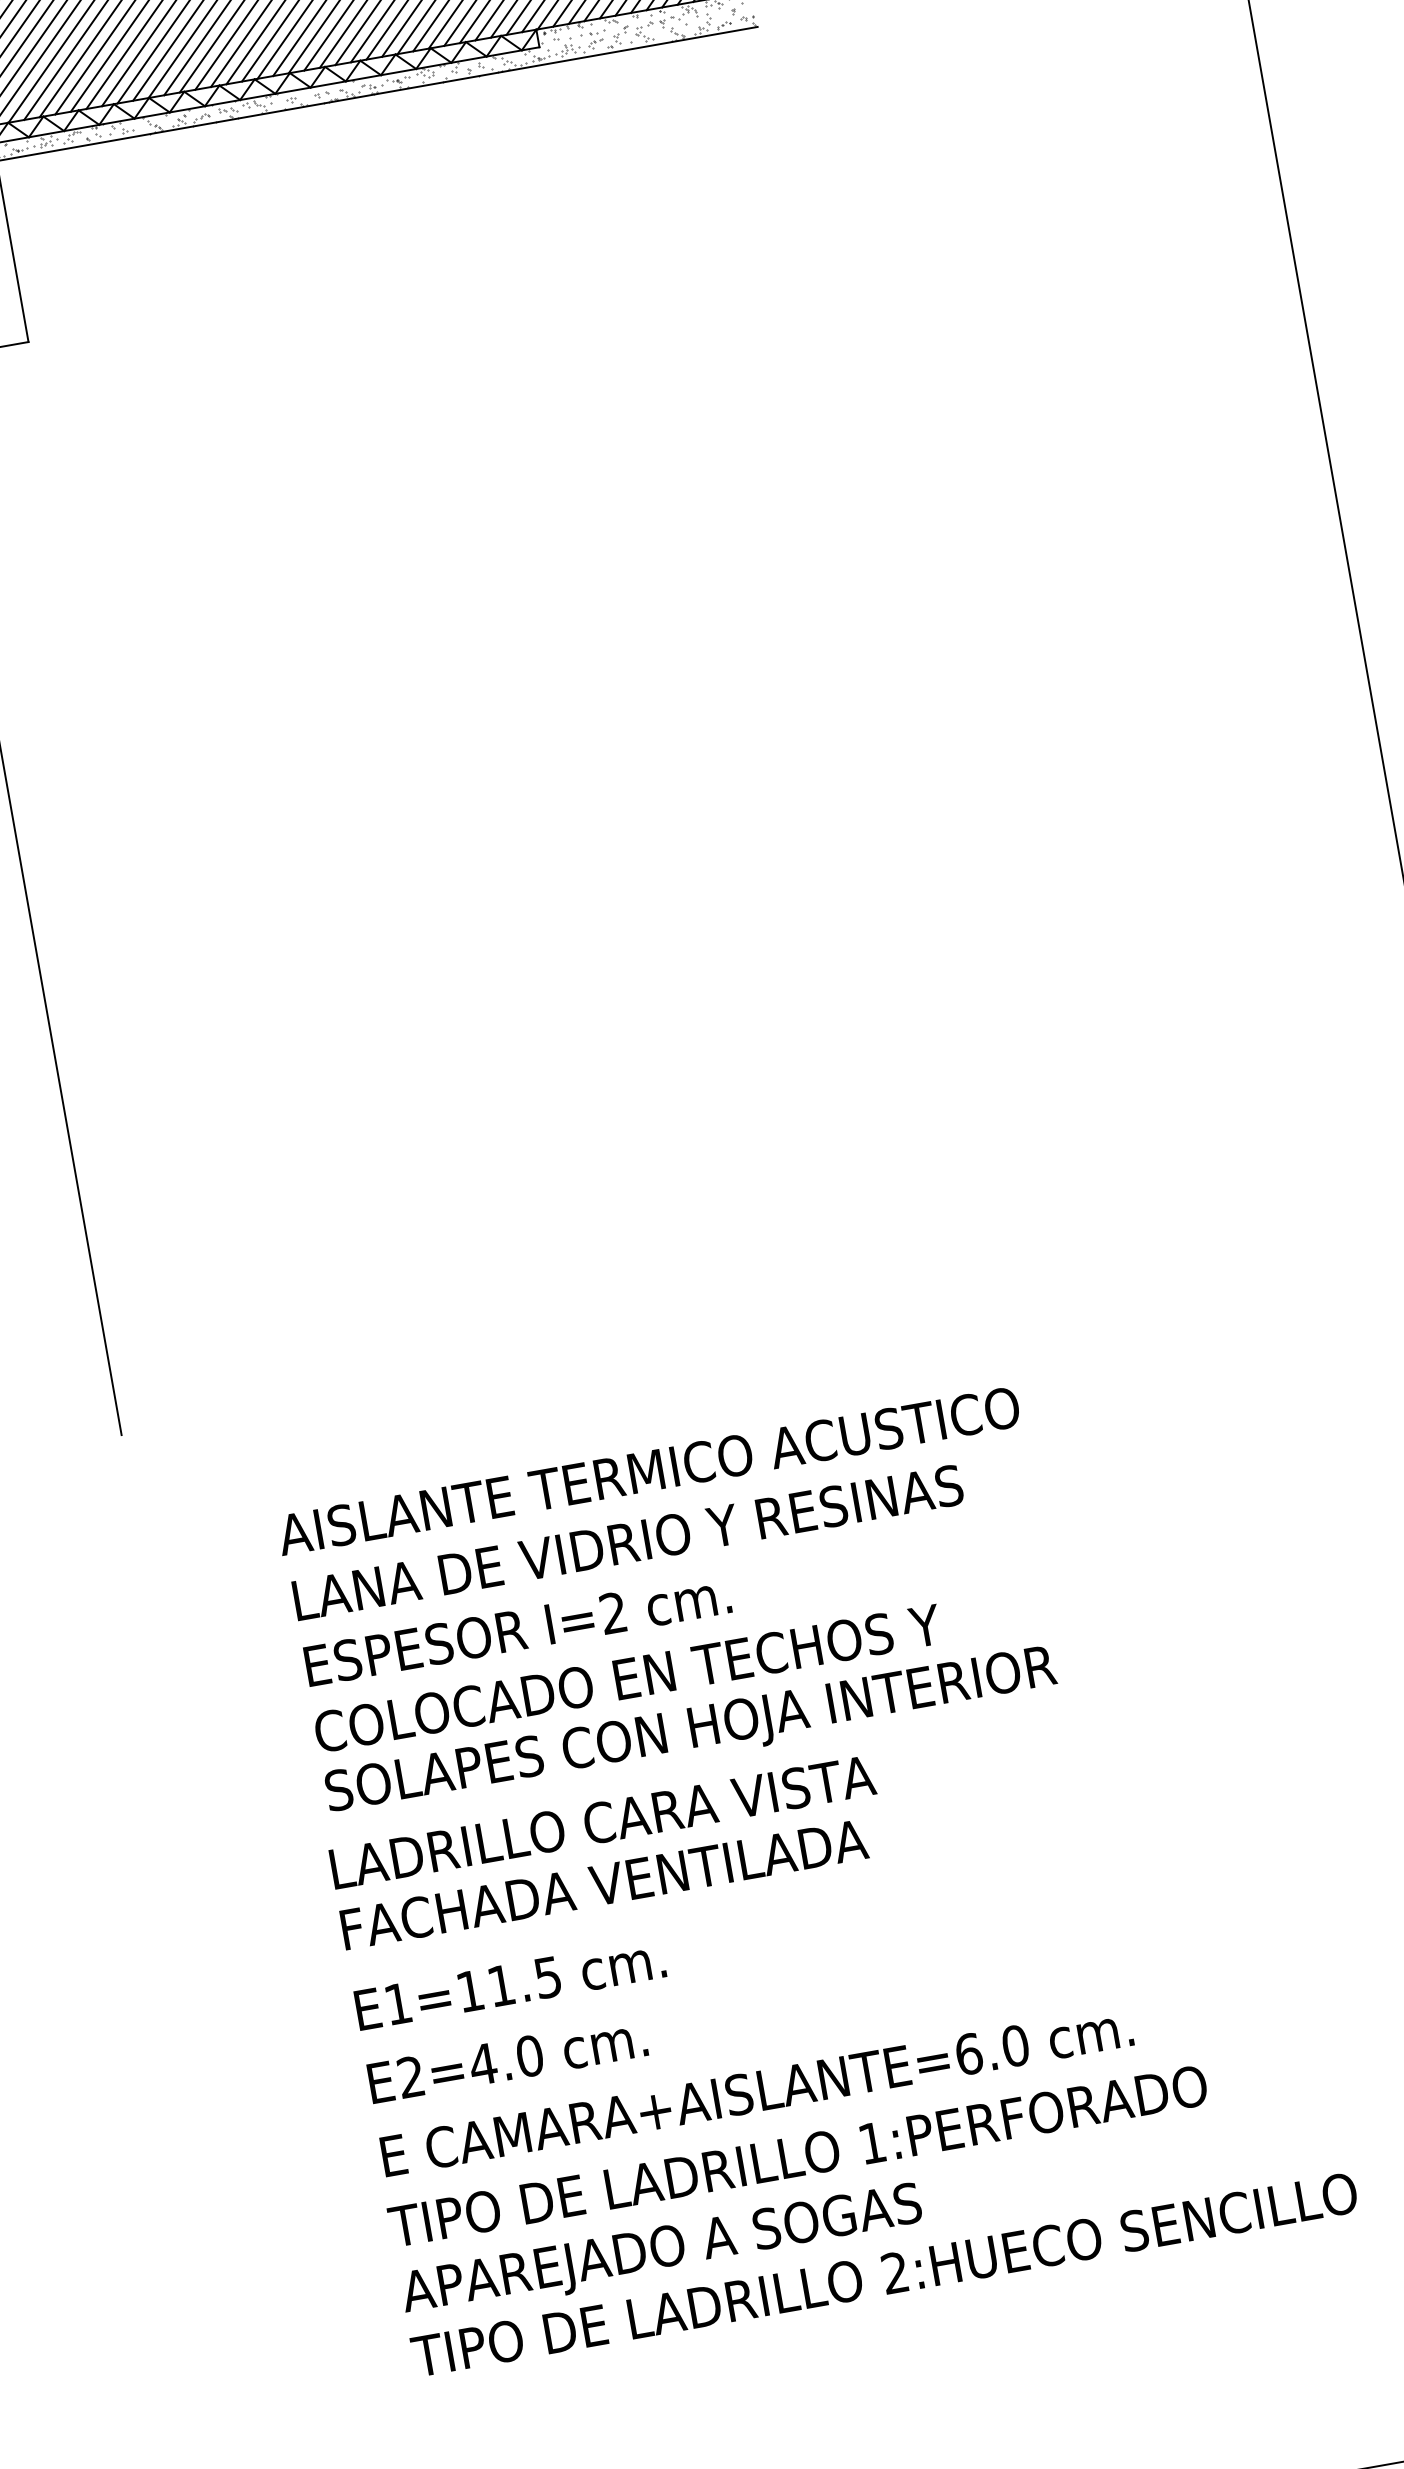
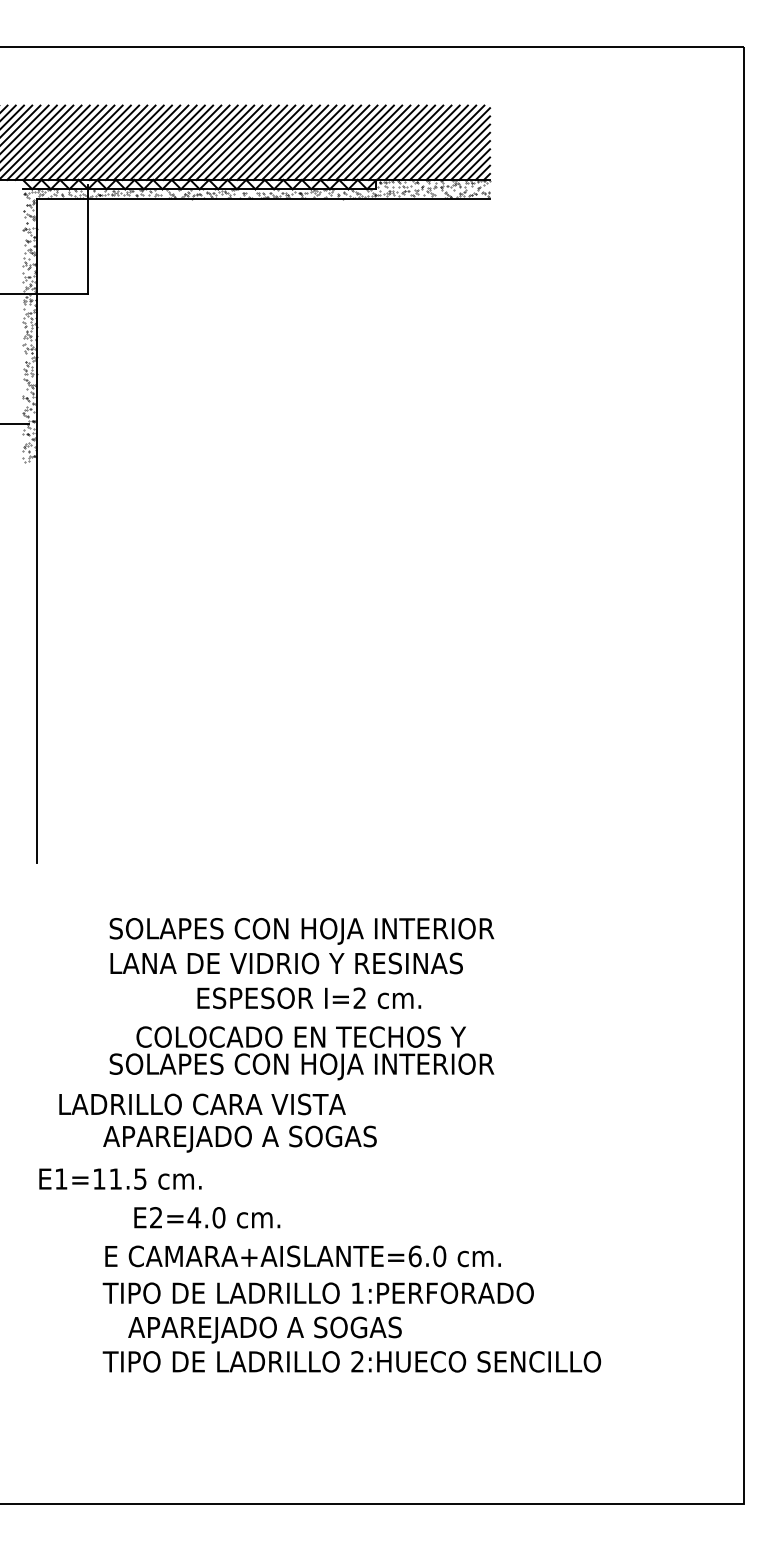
text: (648, 1474) -> (303, 930), AISLANTE TERMICO ACUSTICO -> SOLAPES CON HOJA INTERIOR
text: (518, 1630) -> (309, 998), moved
text: (626, 1677) -> (300, 1036), moved
text: (602, 1822) -> (202, 1104), moved
text: (602, 1888) -> (242, 1138), FACHADA VENTILADA -> APAREJADO A SOGAS
text: (510, 1983) -> (120, 1178), moved
text: (508, 2059) -> (207, 1217), moved
text: (660, 2251) -> (264, 1329), moved

